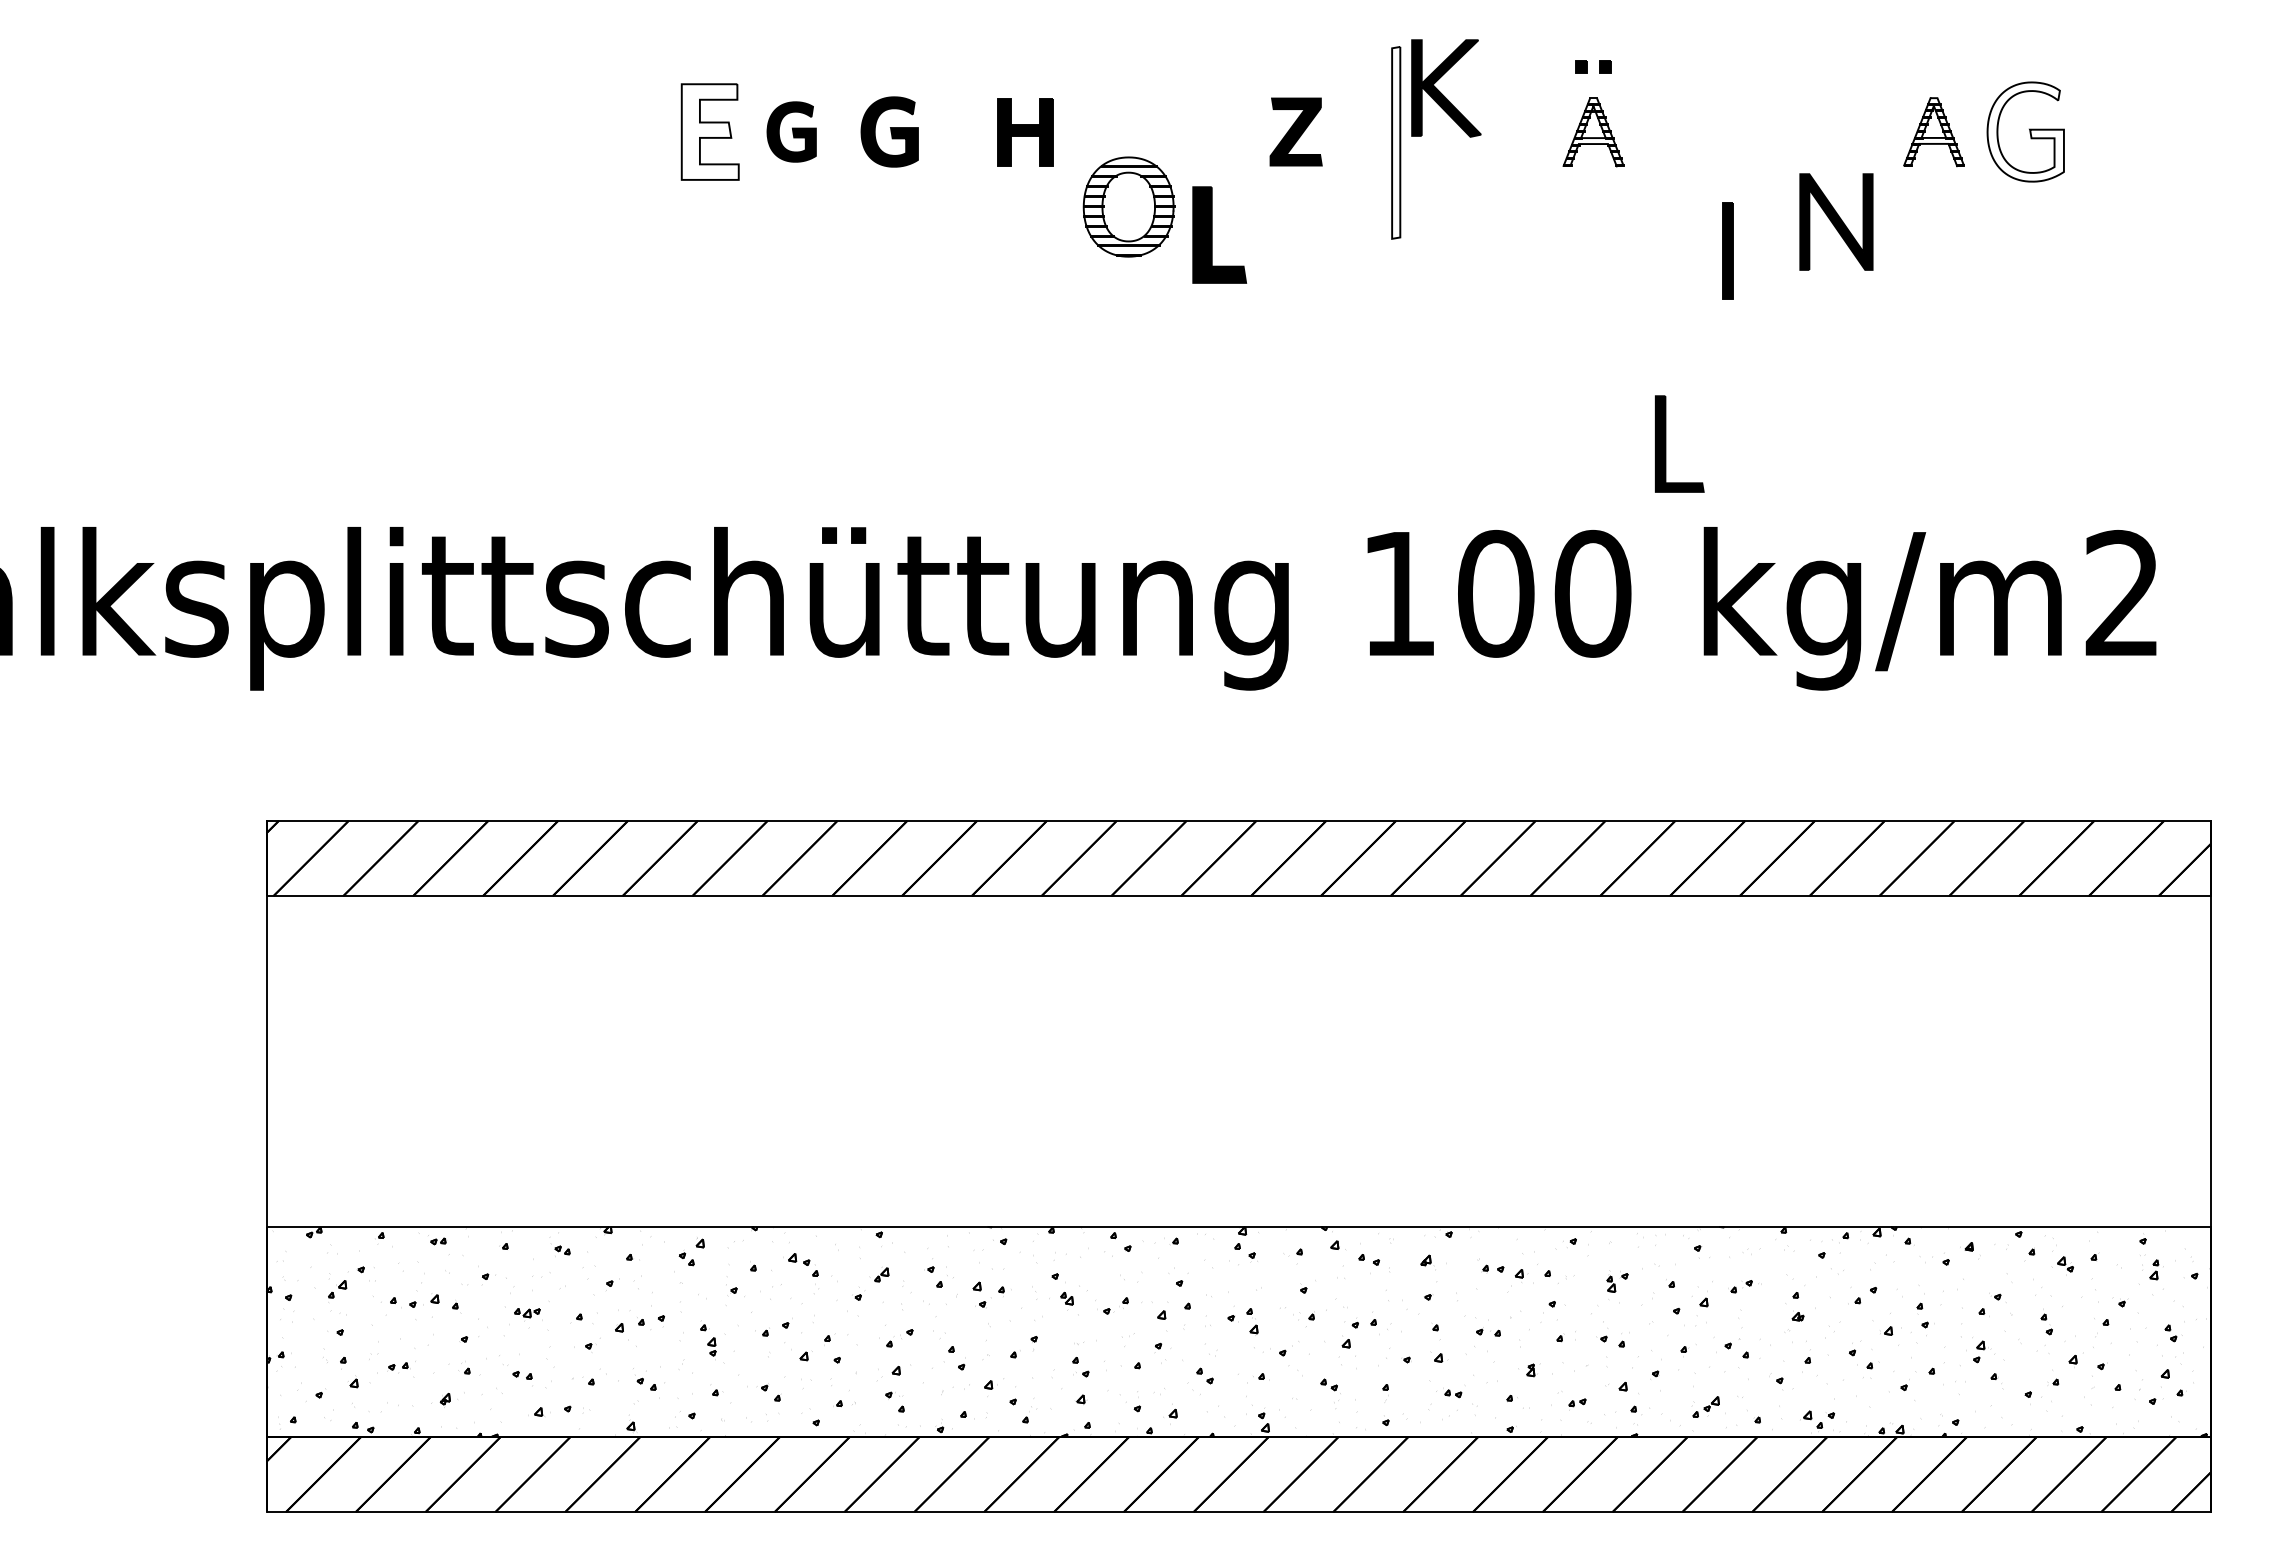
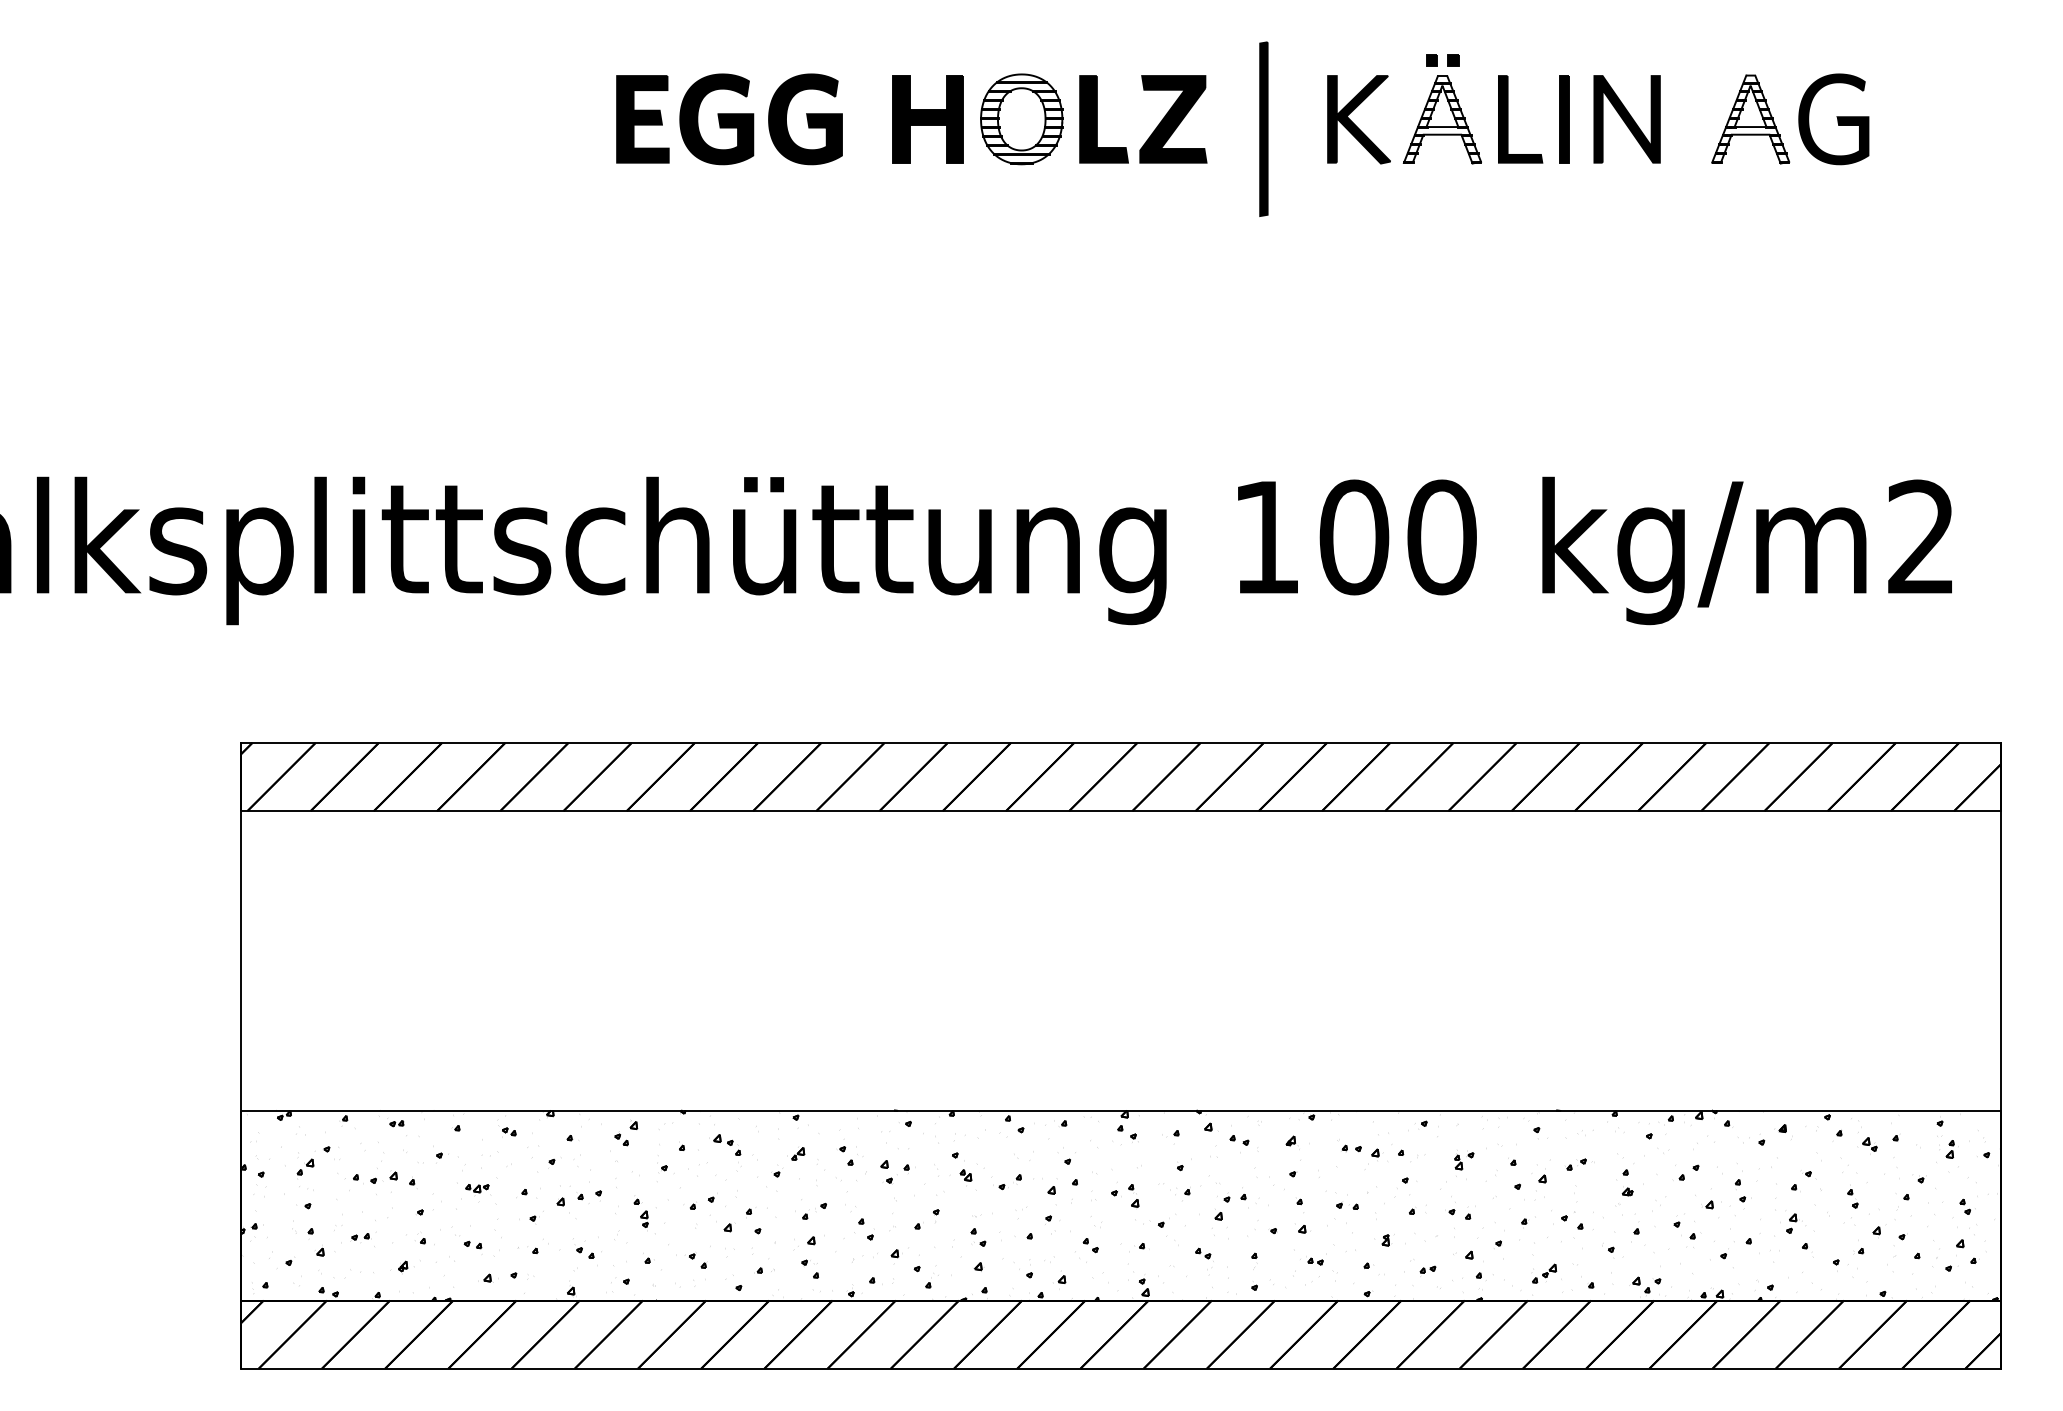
part: (1441, 92) -> (1354, 123), moved
fill: (709, 131) -> (642, 118), added
part: (791, 131) -> (716, 118), size x1.67
part: (889, 131) -> (805, 118), size x1.43
part: (1025, 131) -> (928, 118), size x1.43
part: (1295, 131) -> (1172, 118), size x1.43
part: (1933, 131) -> (1750, 118), size x1.43
fill: (2025, 131) -> (1833, 118), added
part: (1593, 132) -> (1442, 119), size x1.43
fill: (1396, 142) -> (1264, 128), added
part: (1128, 206) -> (1021, 118), moved
part: (1836, 221) -> (1627, 118), moved
part: (1212, 234) -> (1097, 118), moved
part: (1727, 250) -> (1563, 118), moved
part: (1666, 443) -> (1508, 118), moved

